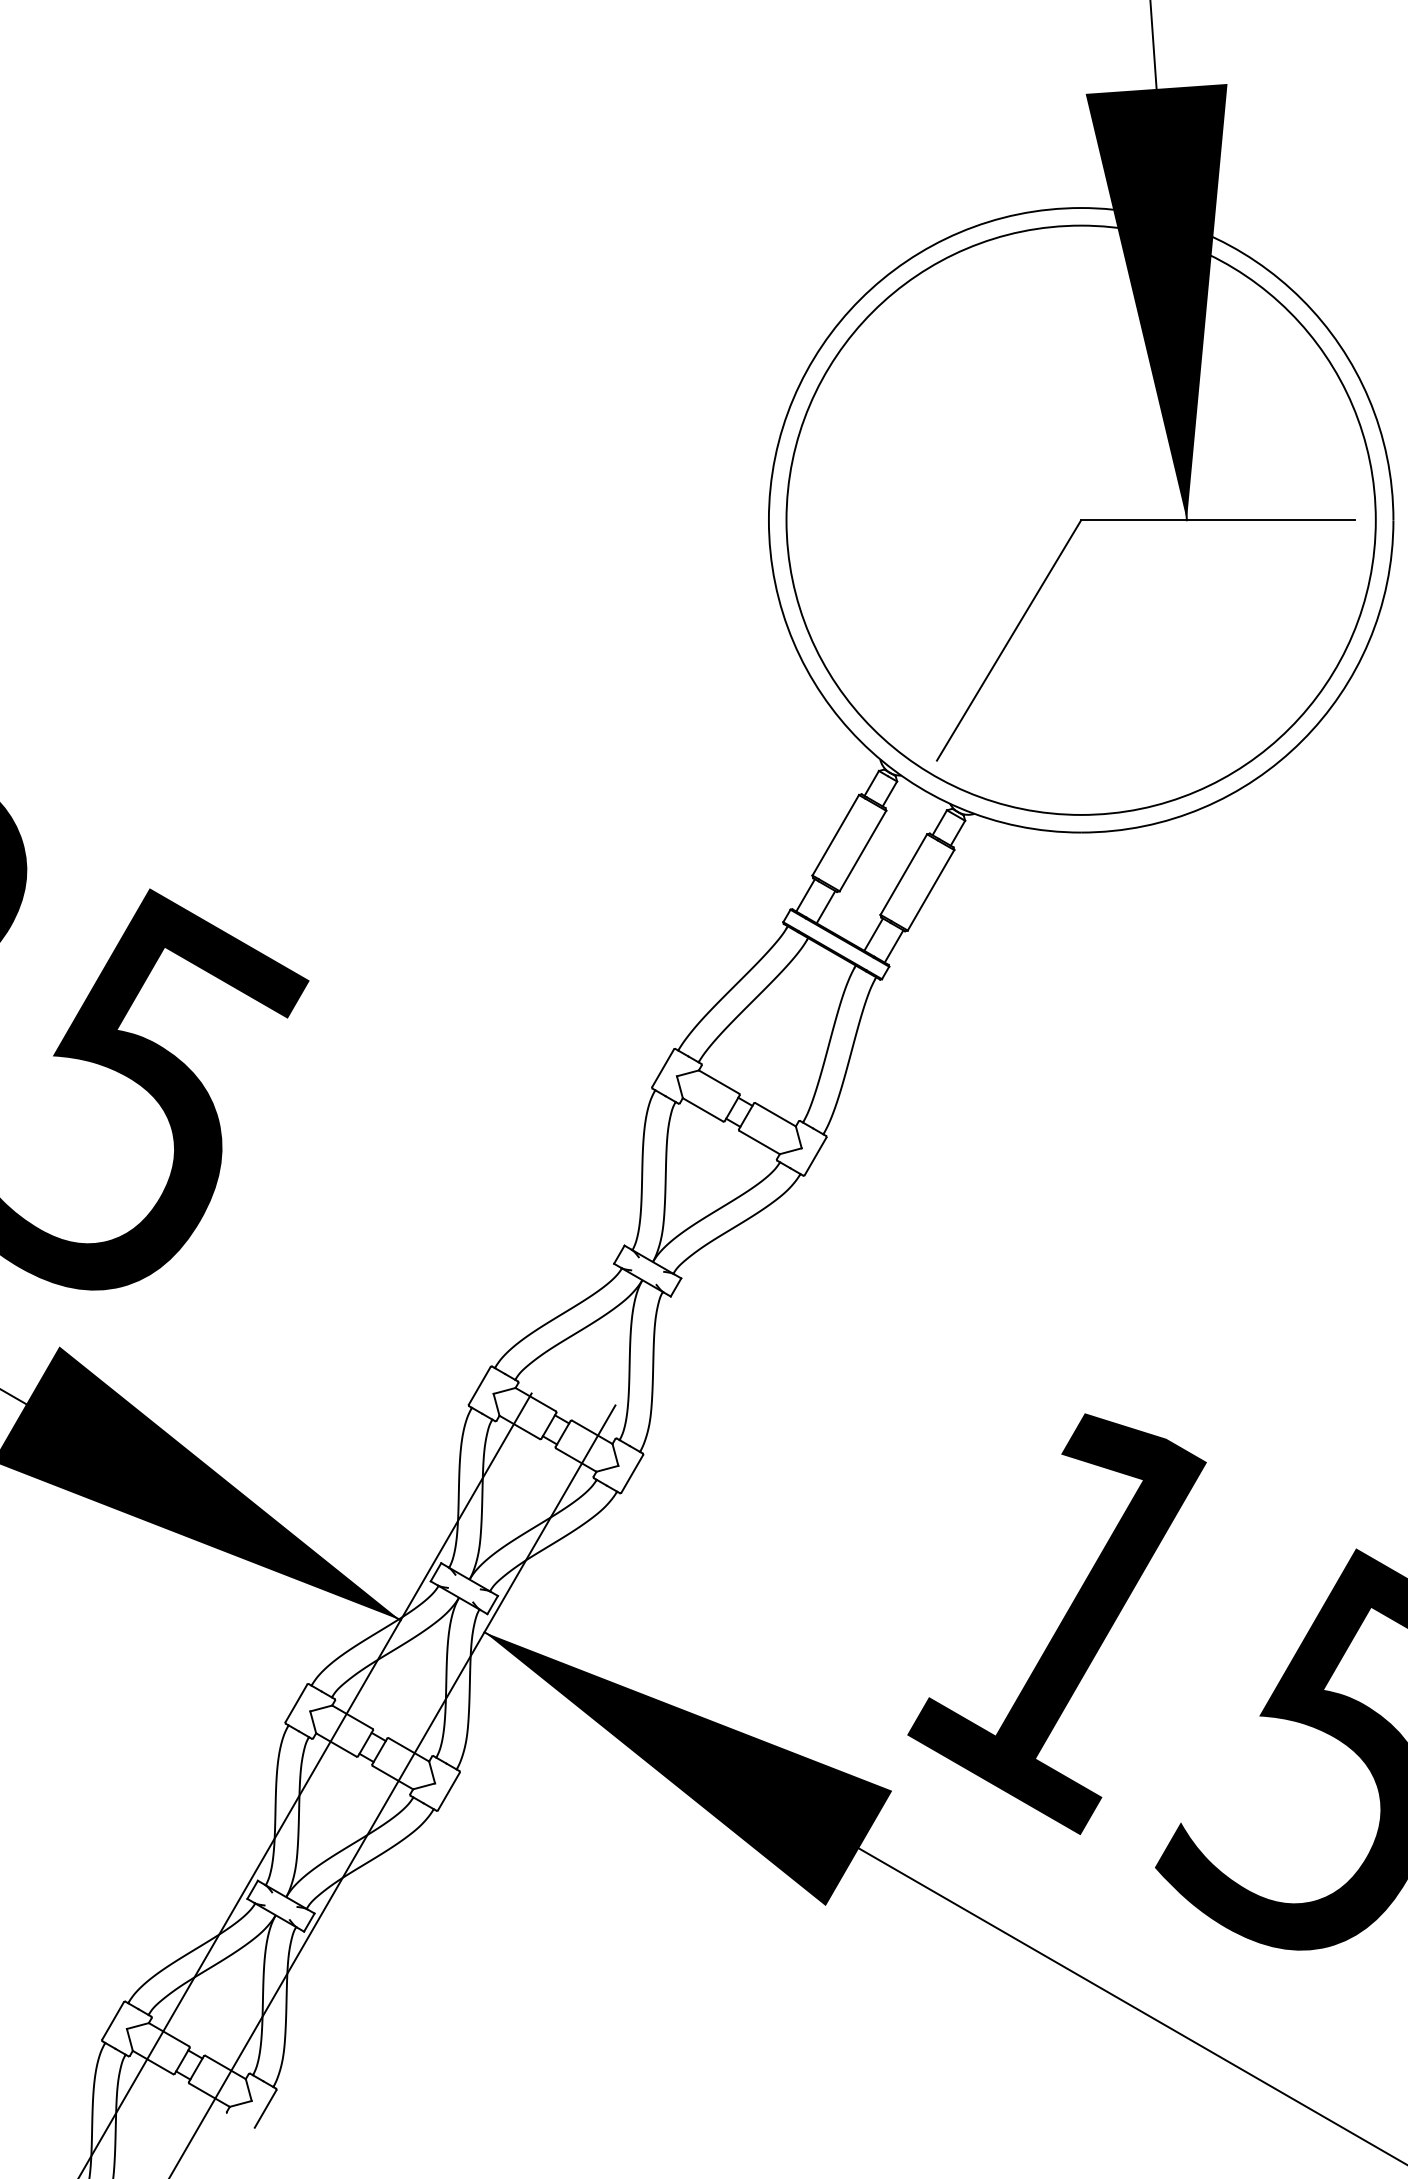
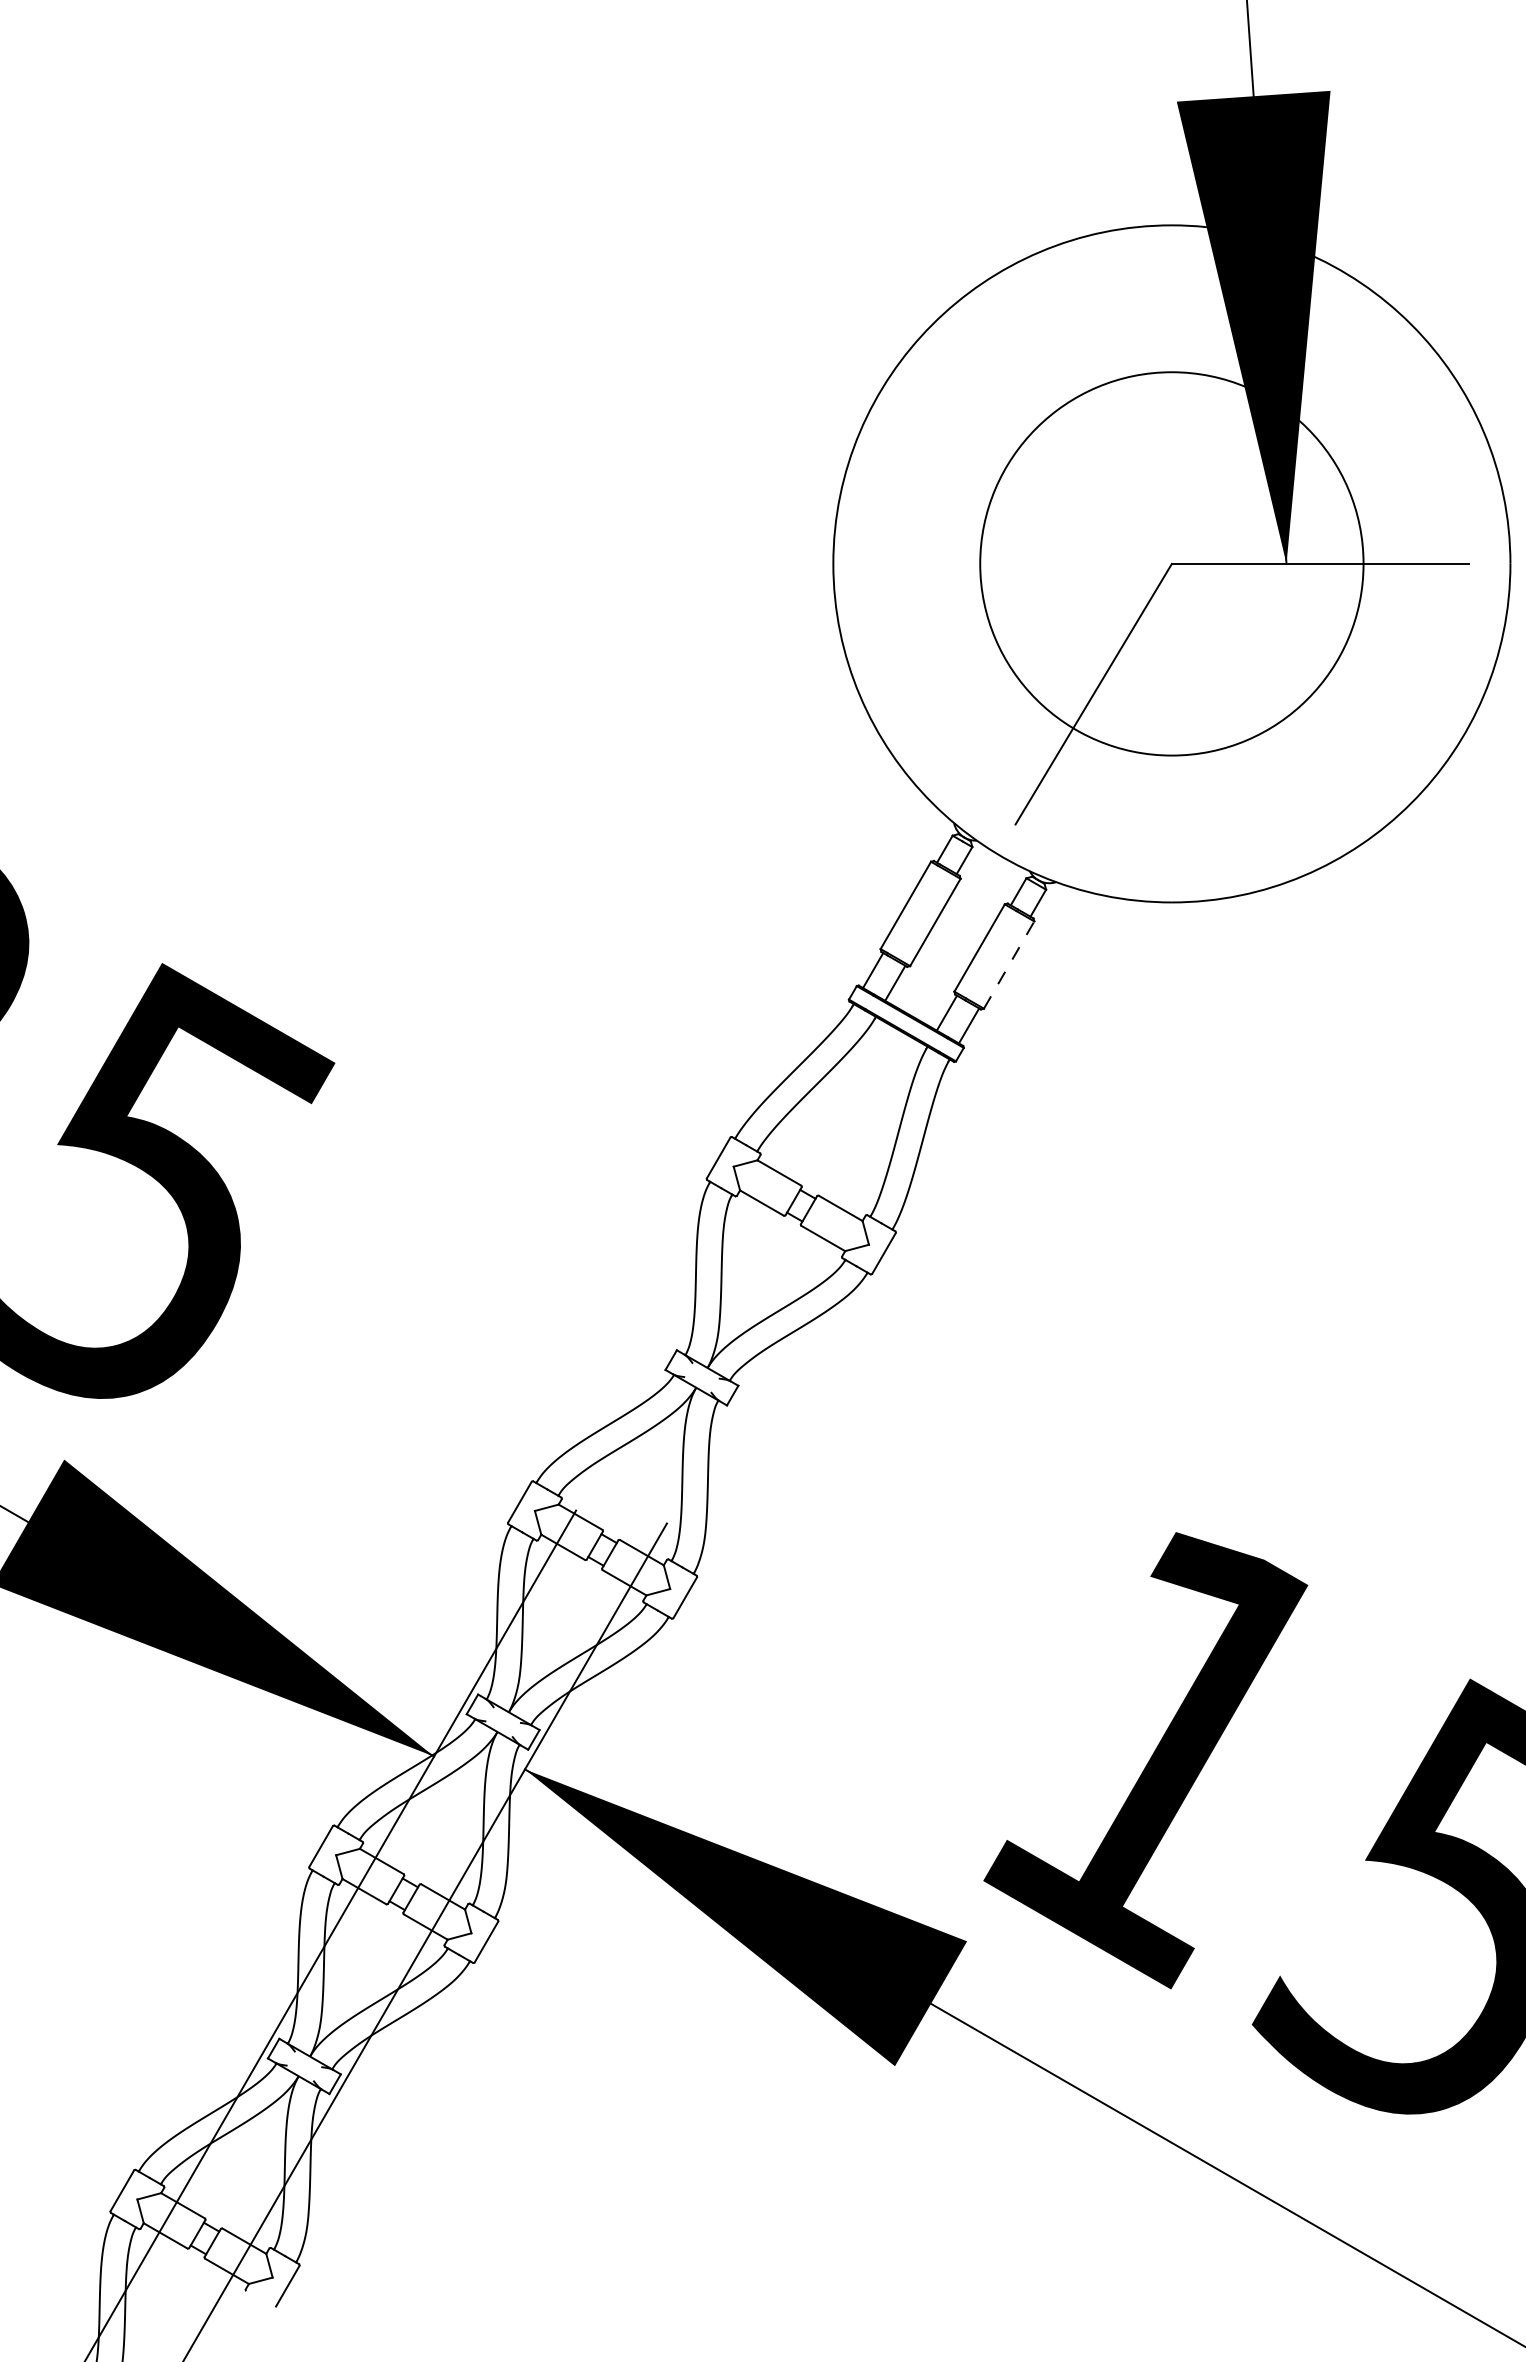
circle: (1080, 519) -> (1171, 563), size x0.6
line: (931, 889) -> (1009, 964), solid -> dashed

